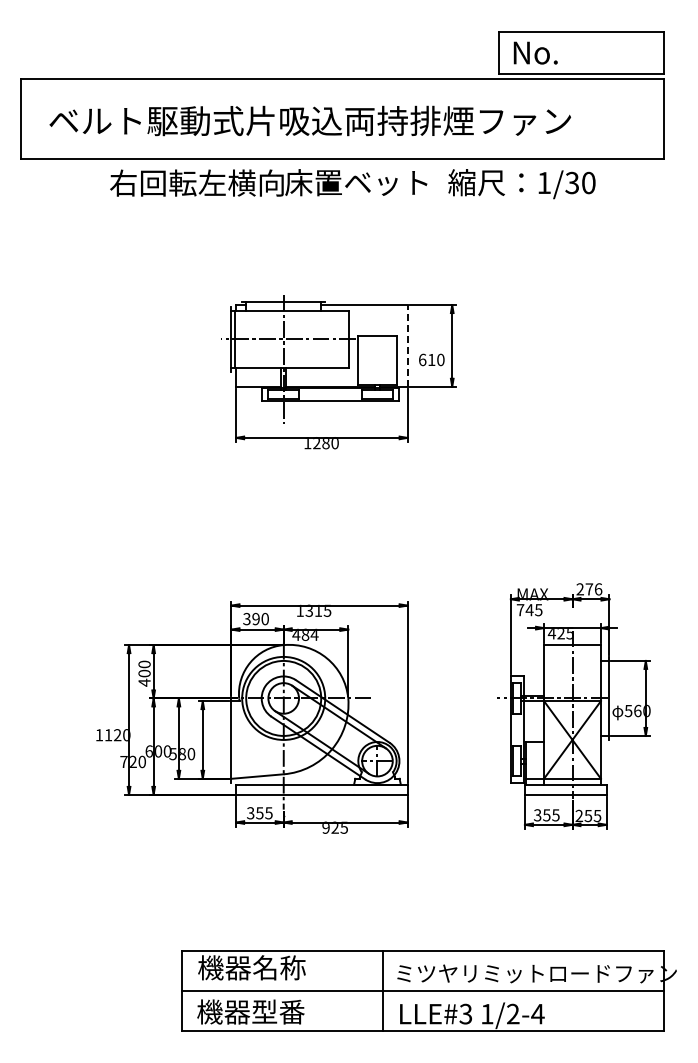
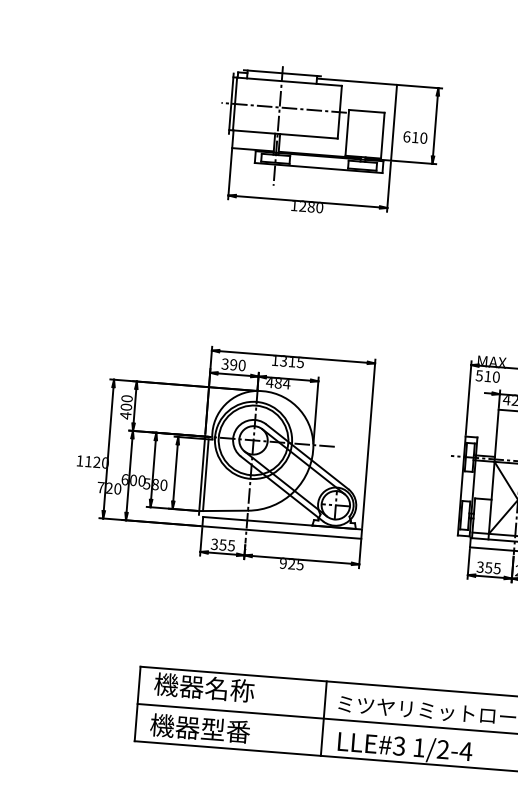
line: (407, 345) -> (393, 122), dashed -> solid
text: (529, 610) -> (487, 376), 745 -> 510
line: (235, 739) -> (205, 474), added

